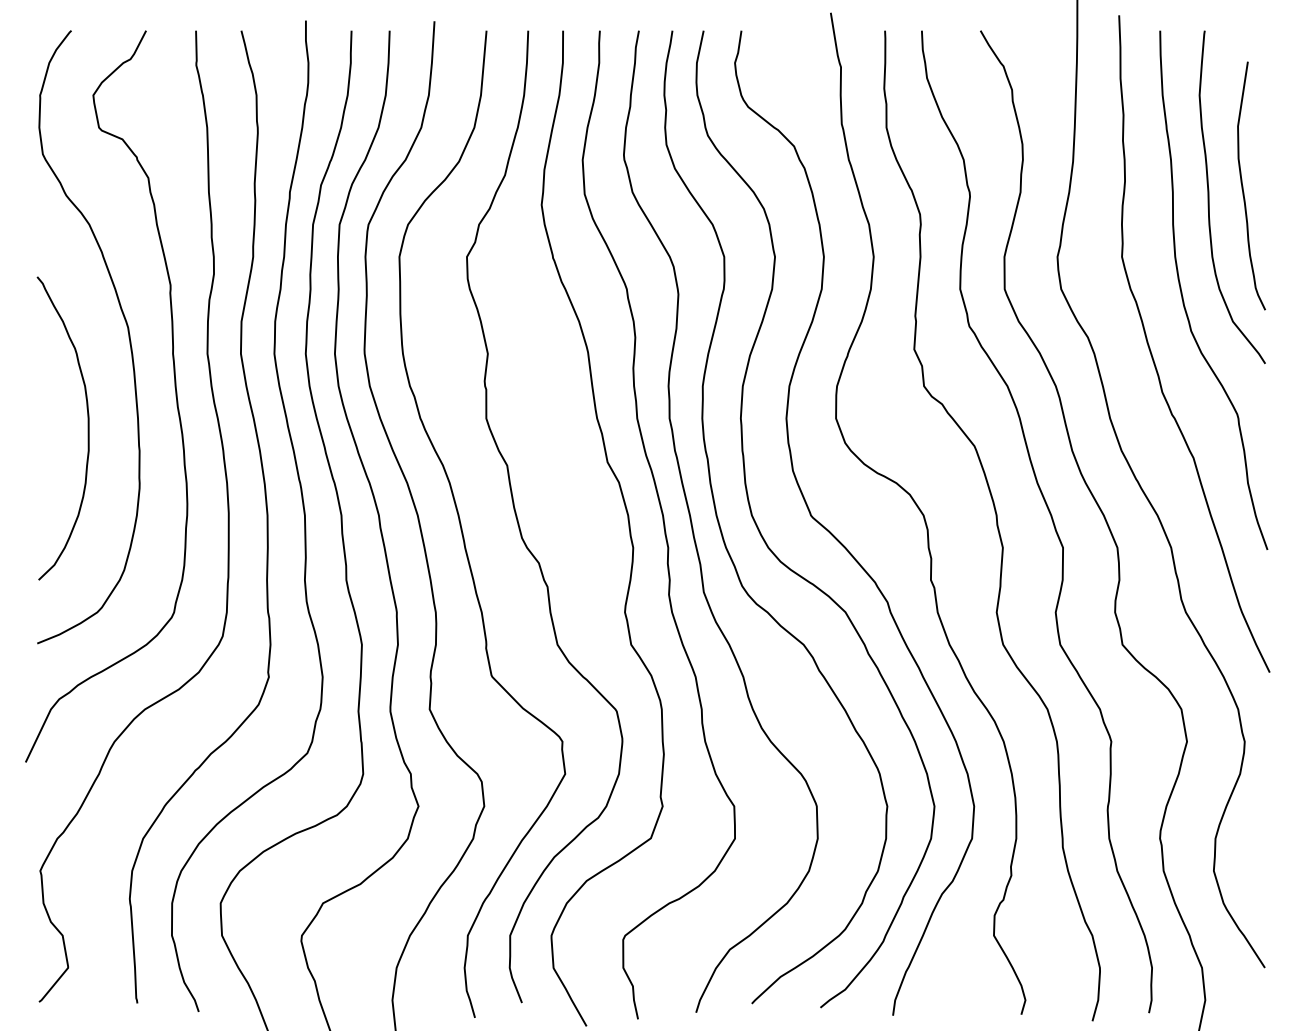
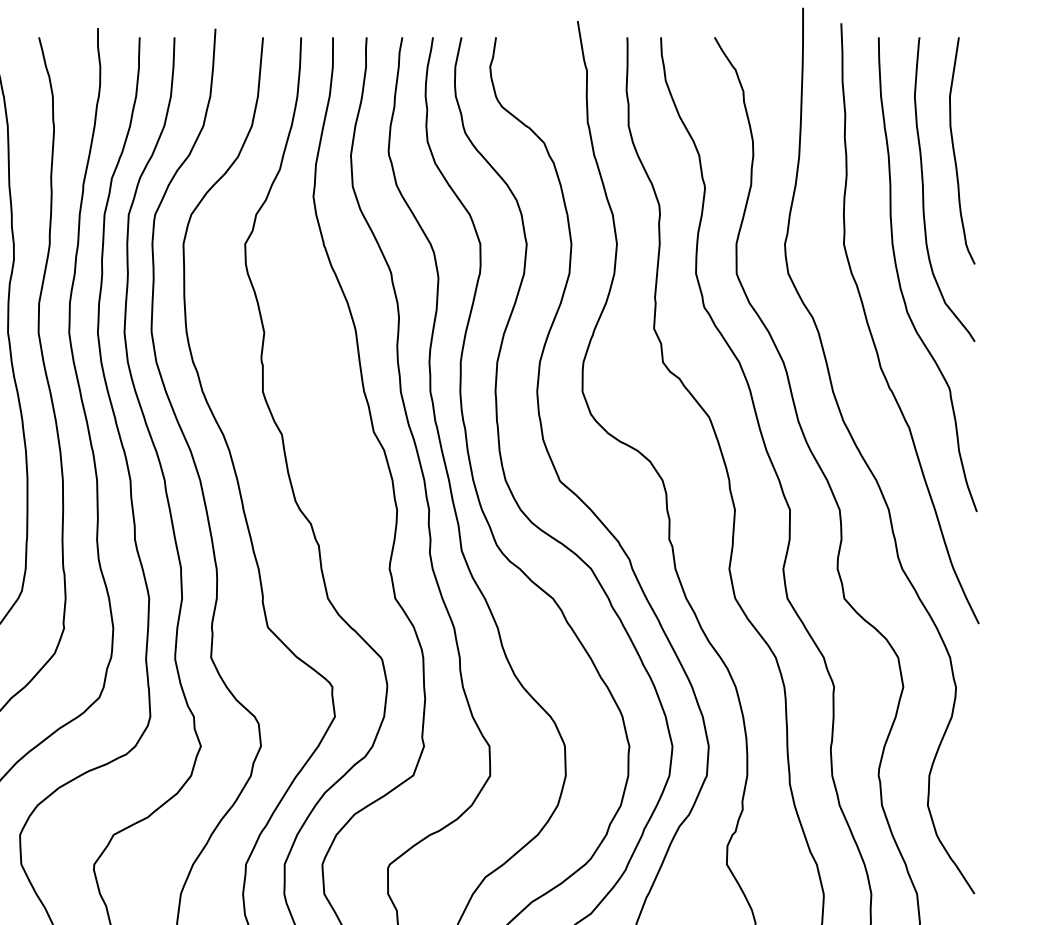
curve: (1243, 185) -> (954, 150), moved

